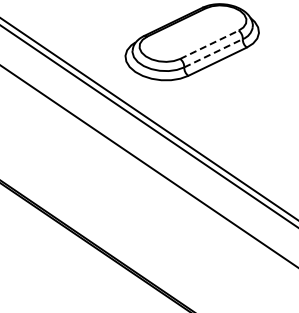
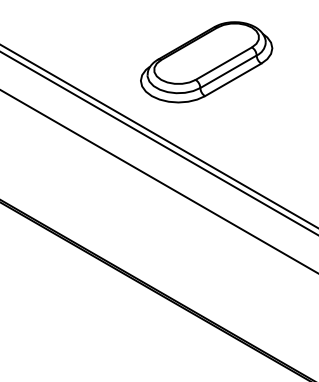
line: (209, 44) -> (223, 63), dashed -> solid
line: (213, 52) -> (228, 71), dashed -> solid

